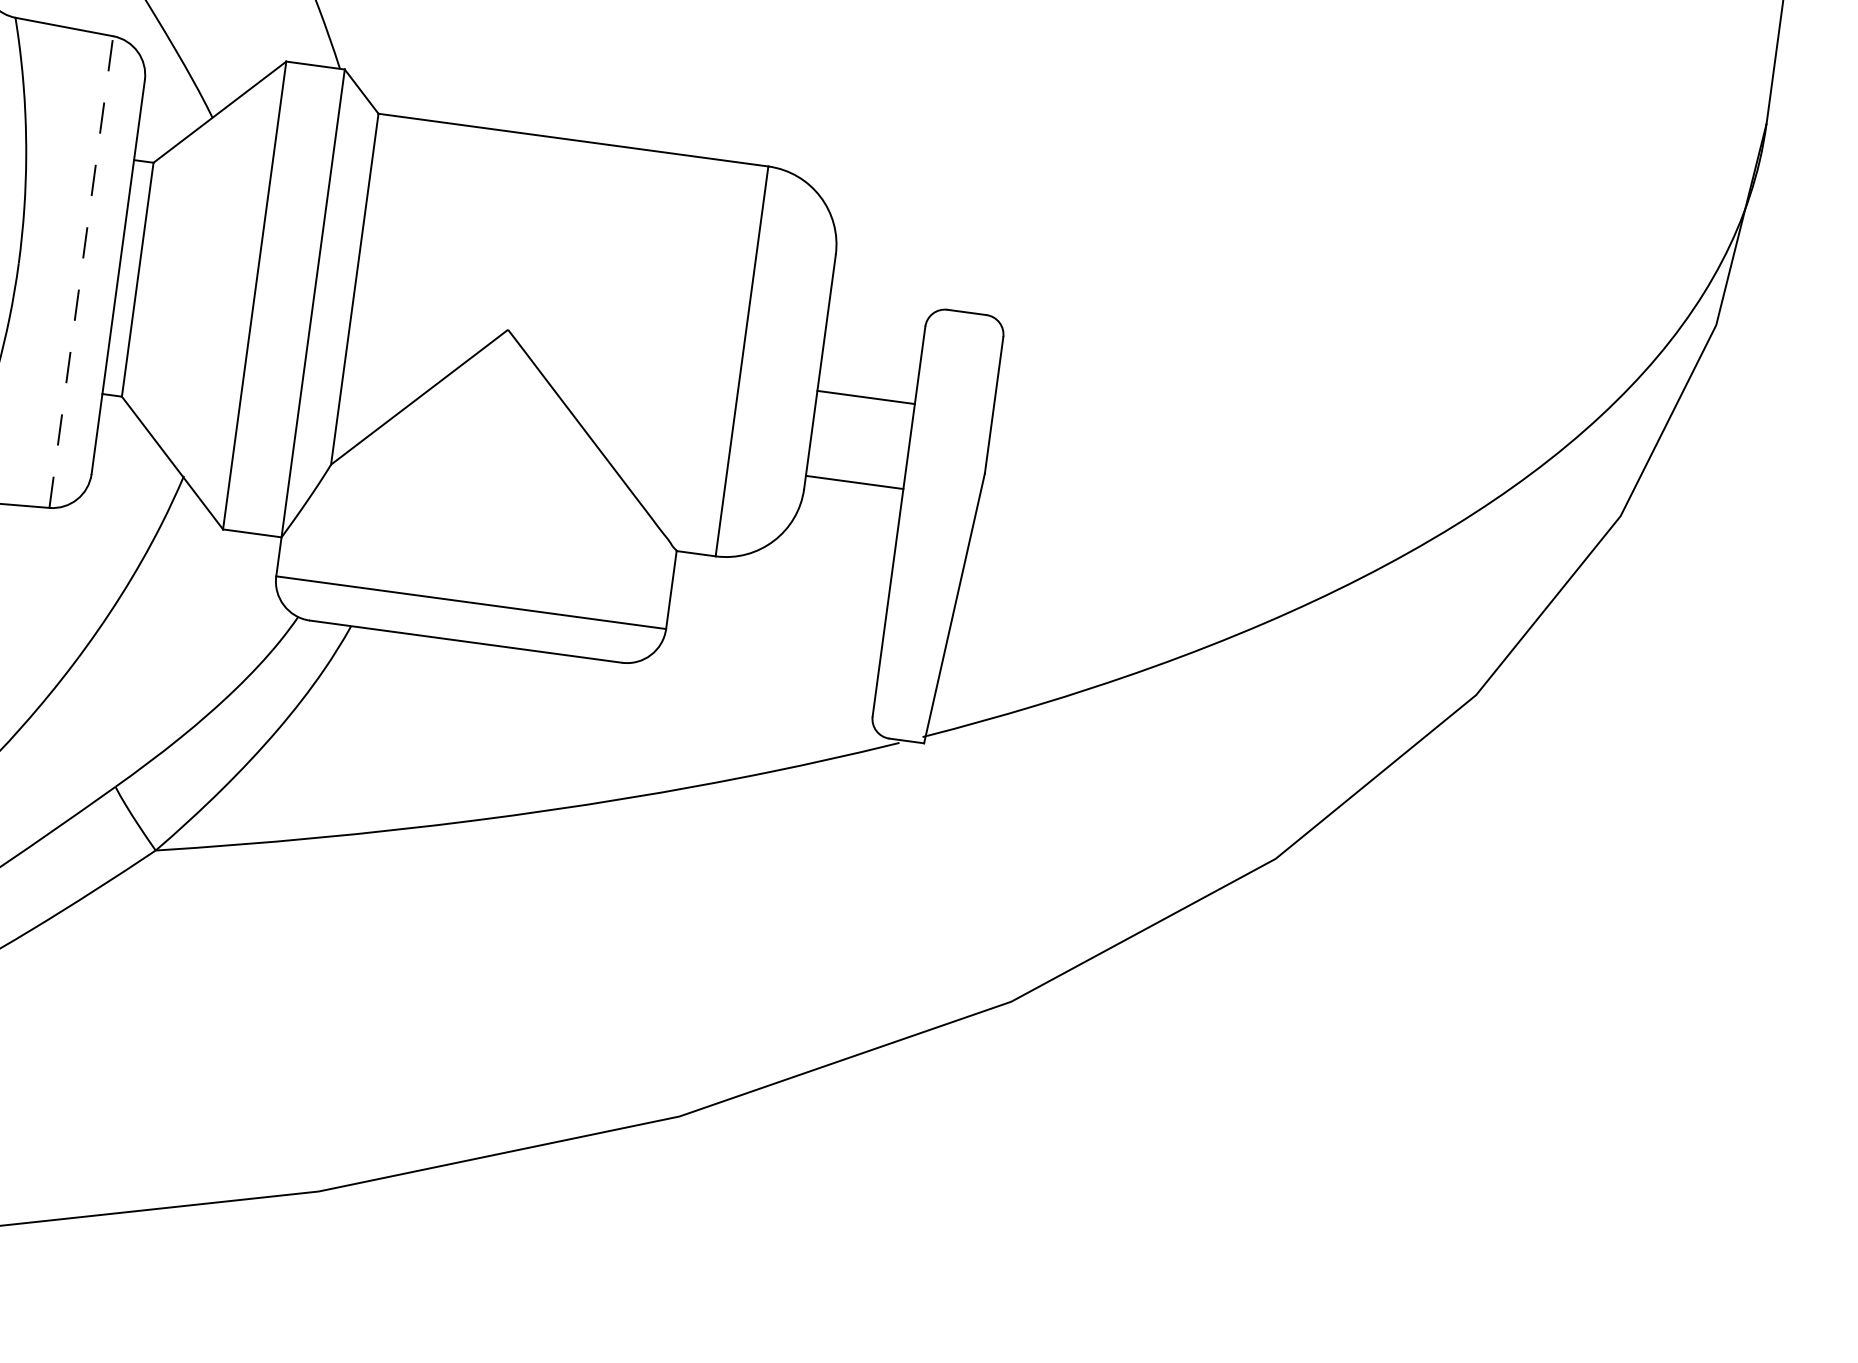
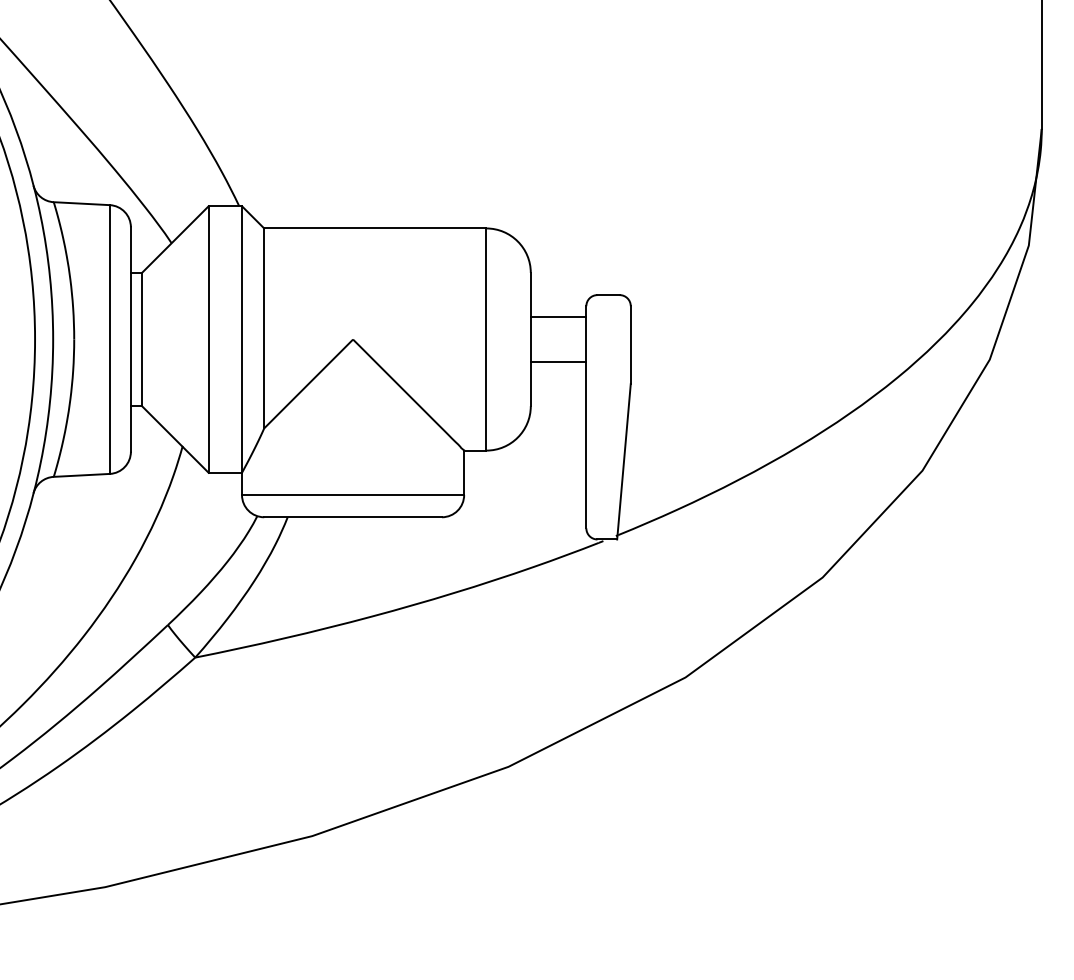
line: (80, 271) -> (109, 339), dashed -> solid
line: (865, 397) -> (558, 317), moved
line: (854, 481) -> (558, 361), moved

